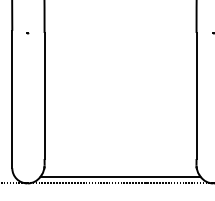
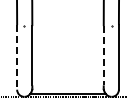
line: (196, 95) -> (103, 55), solid -> dashed
line: (13, 99) -> (17, 57), solid -> dashed

